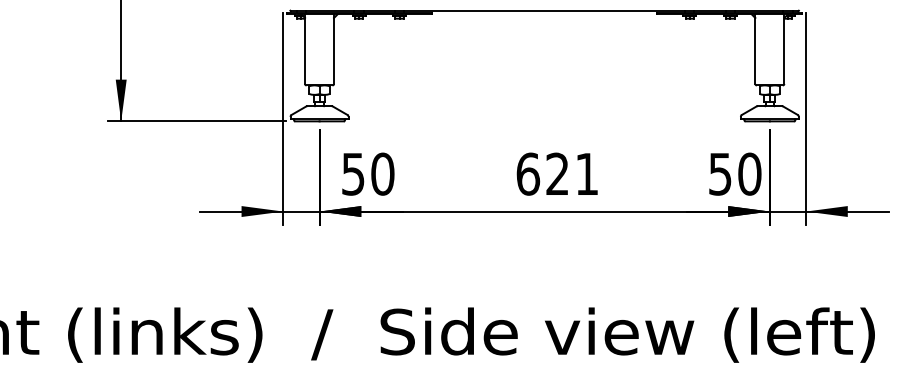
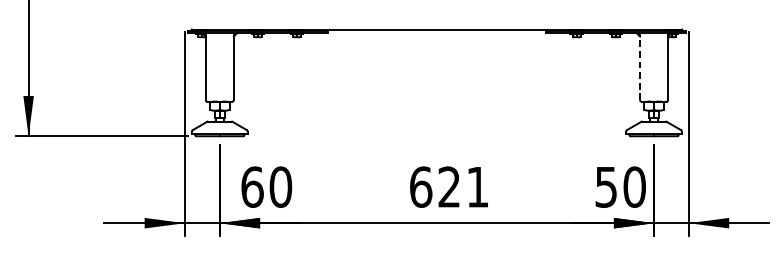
line: (755, 49) -> (640, 66), solid -> dashed
text: (353, 173) -> (252, 186), 50 -> 60

